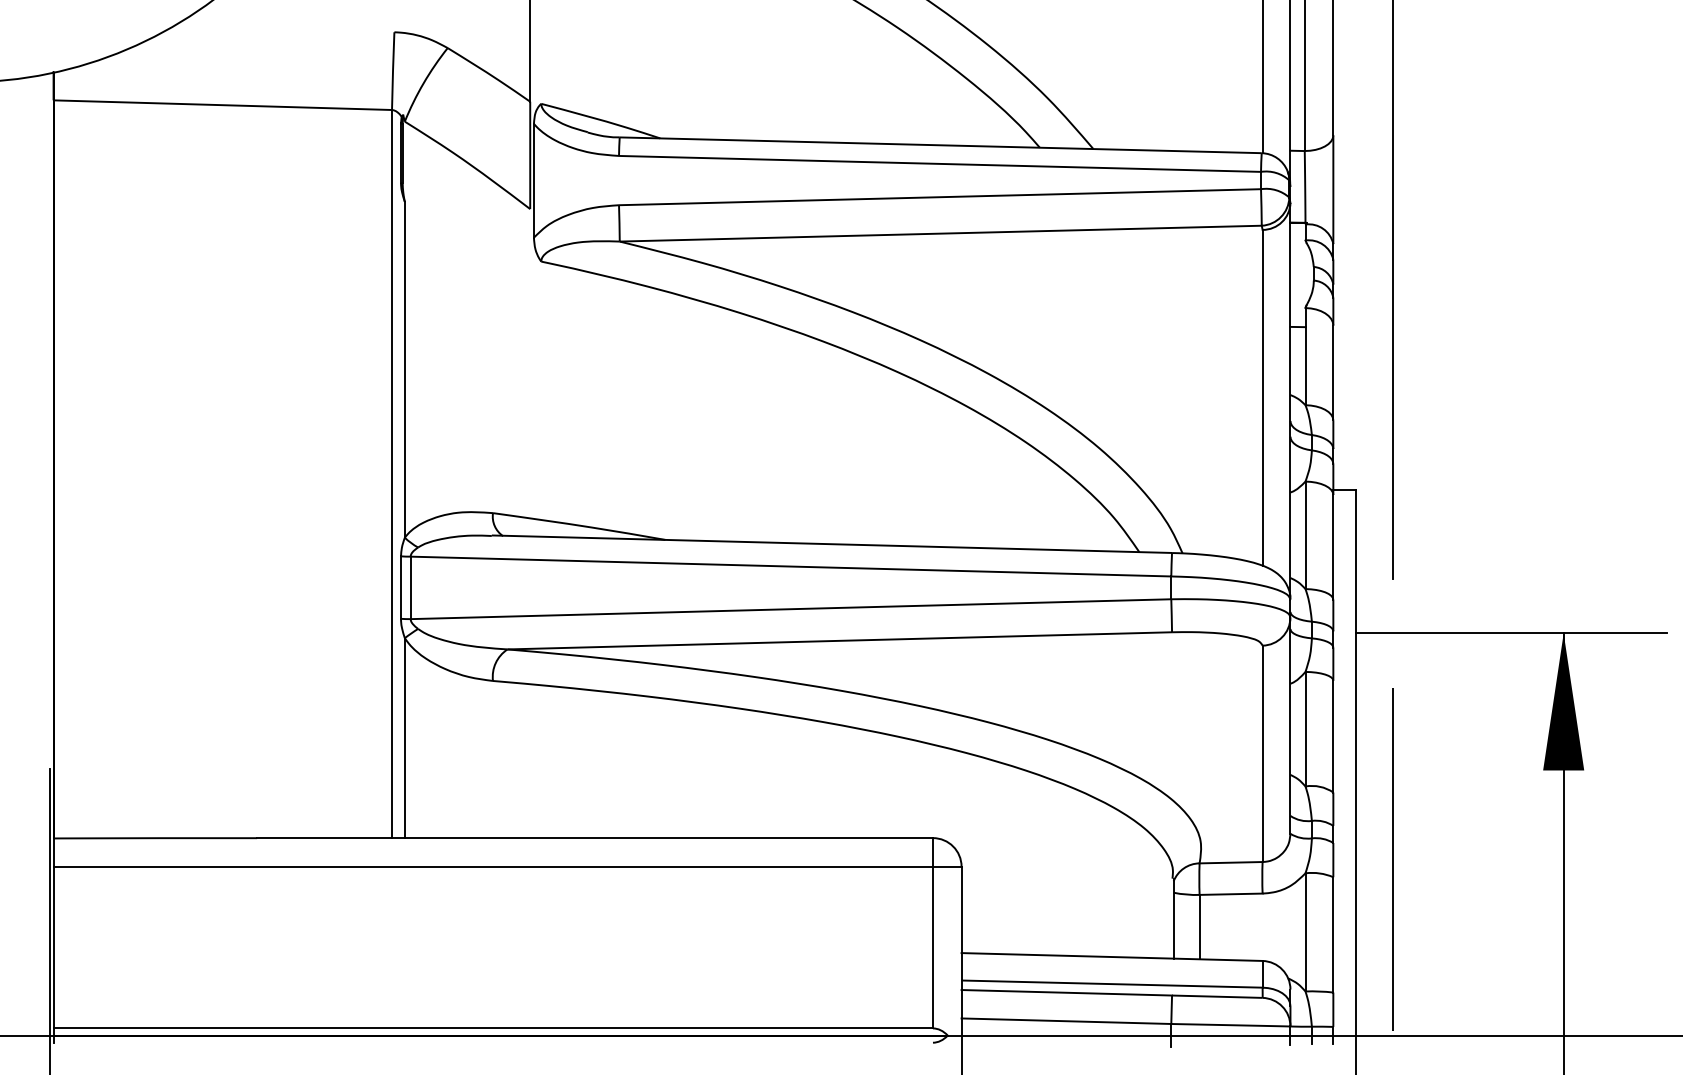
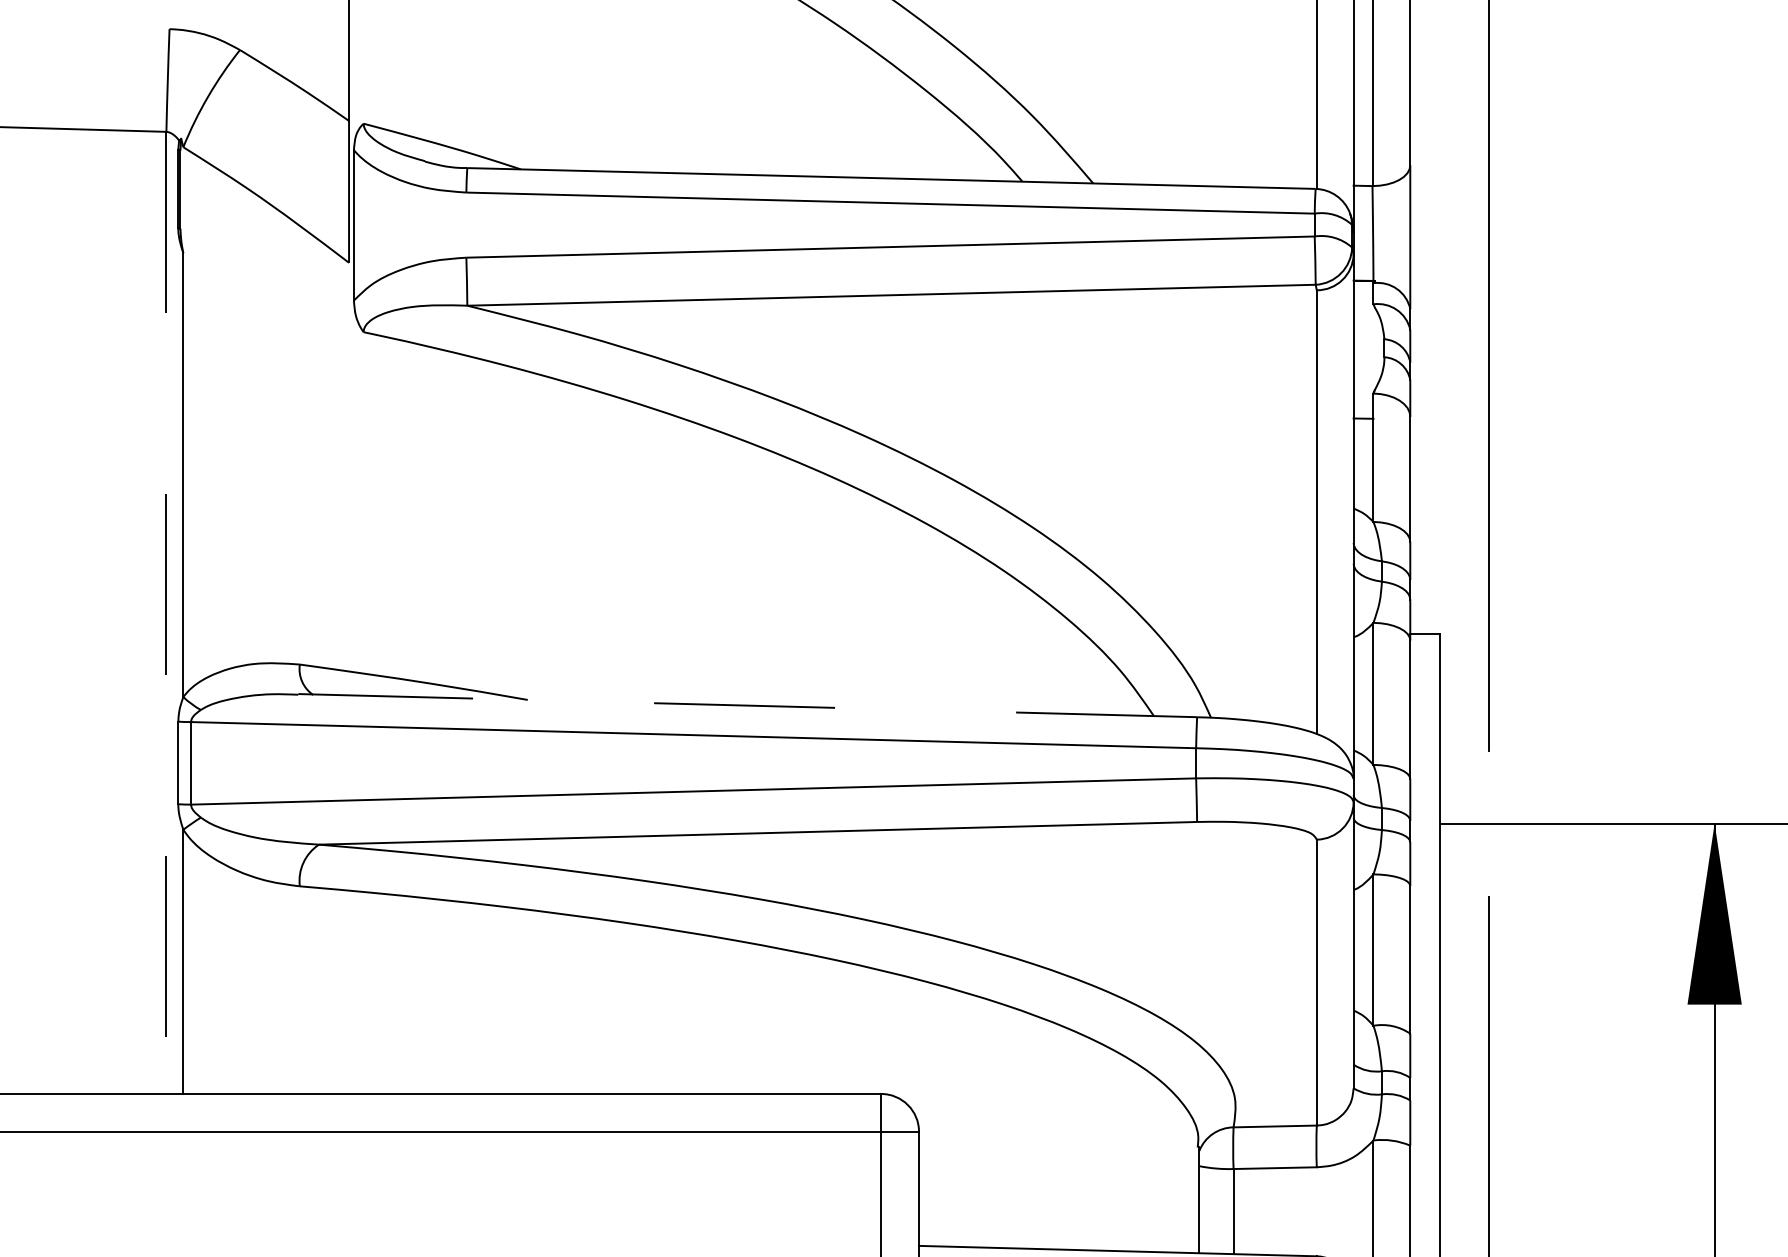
line: (392, 474) -> (167, 613), solid -> dashed
line: (832, 544) -> (748, 706), solid -> dashed

